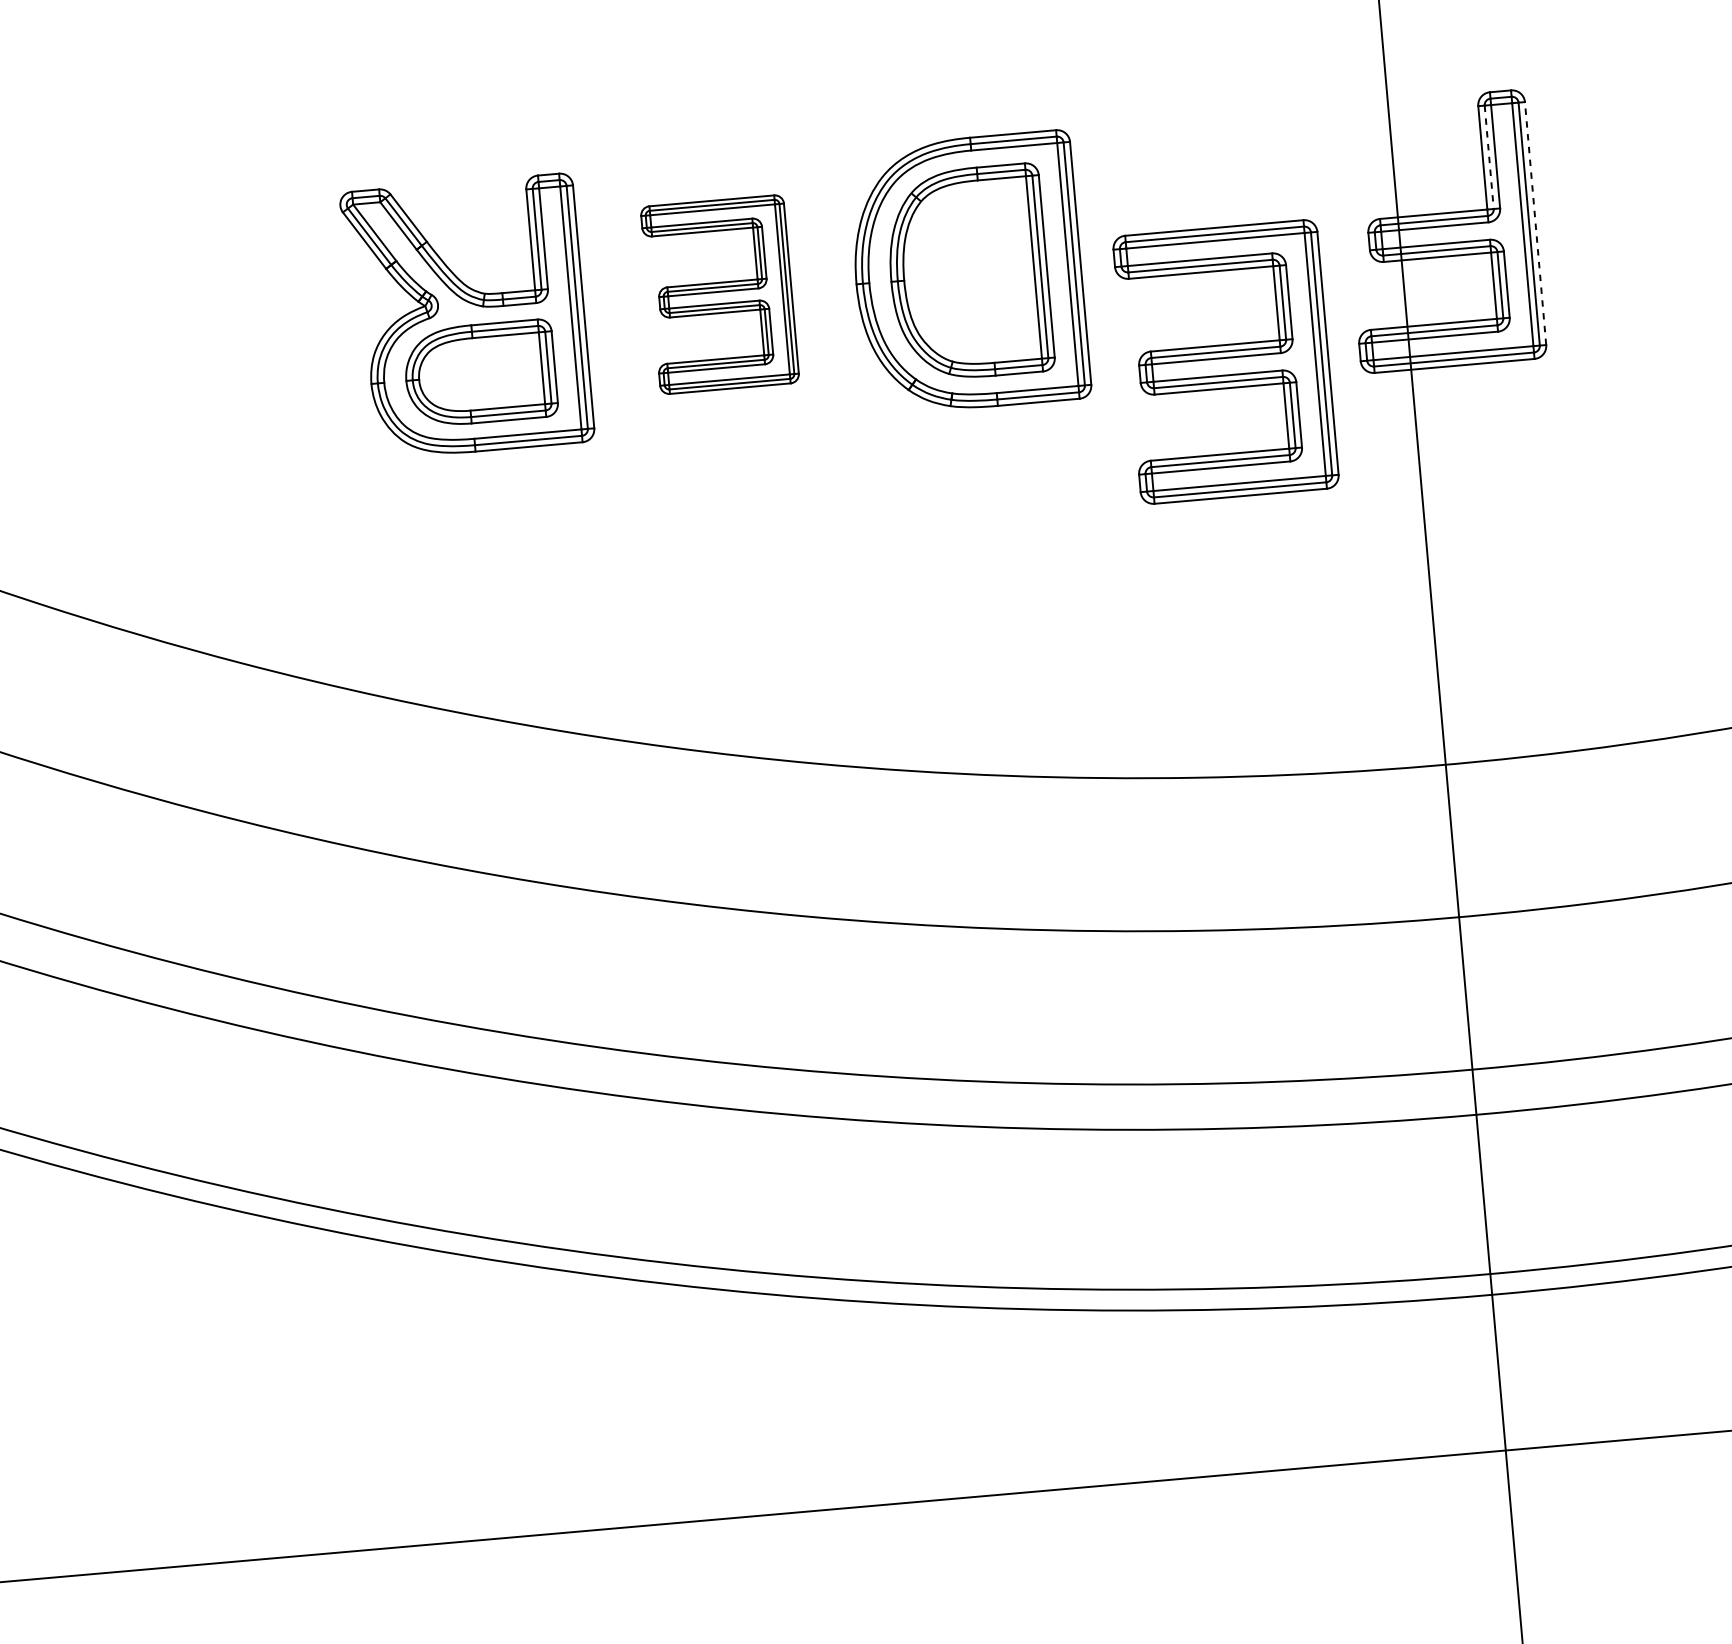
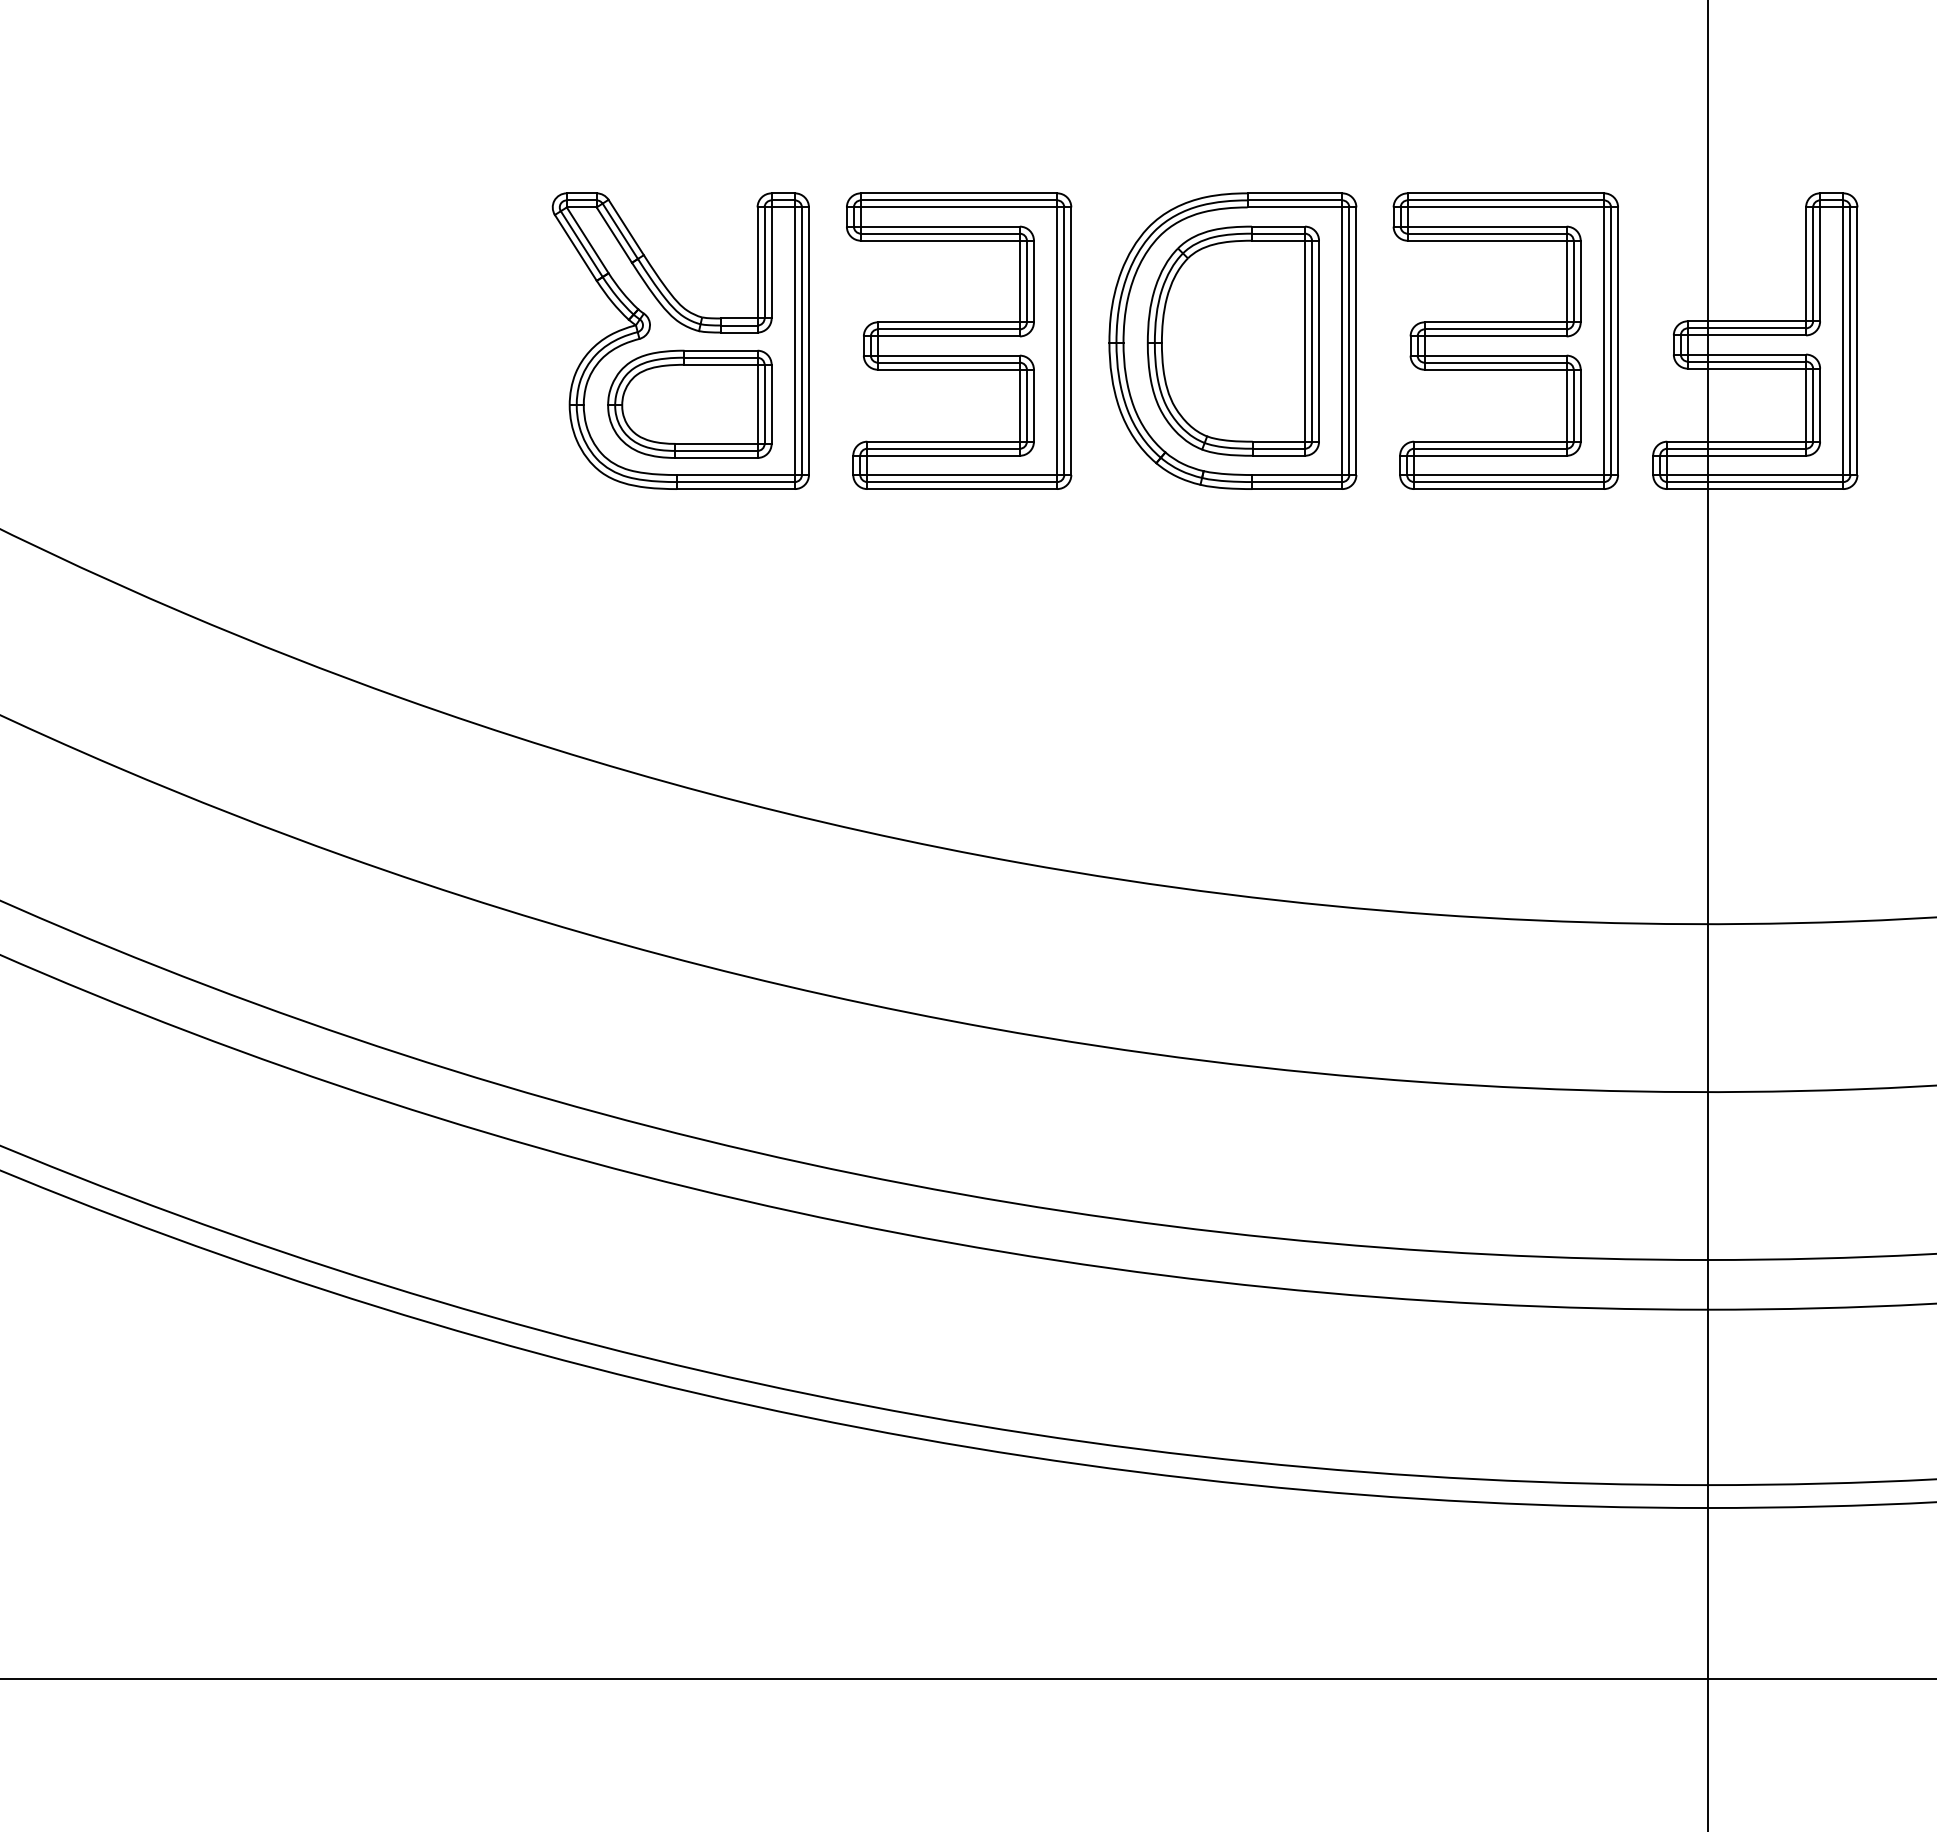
line: (1489, 157) -> (1813, 264), dashed -> solid
line: (1535, 223) -> (1857, 341), dashed -> solid
part: (720, 294) -> (959, 340), size x1.43
part: (1225, 361) -> (1505, 340), moved

